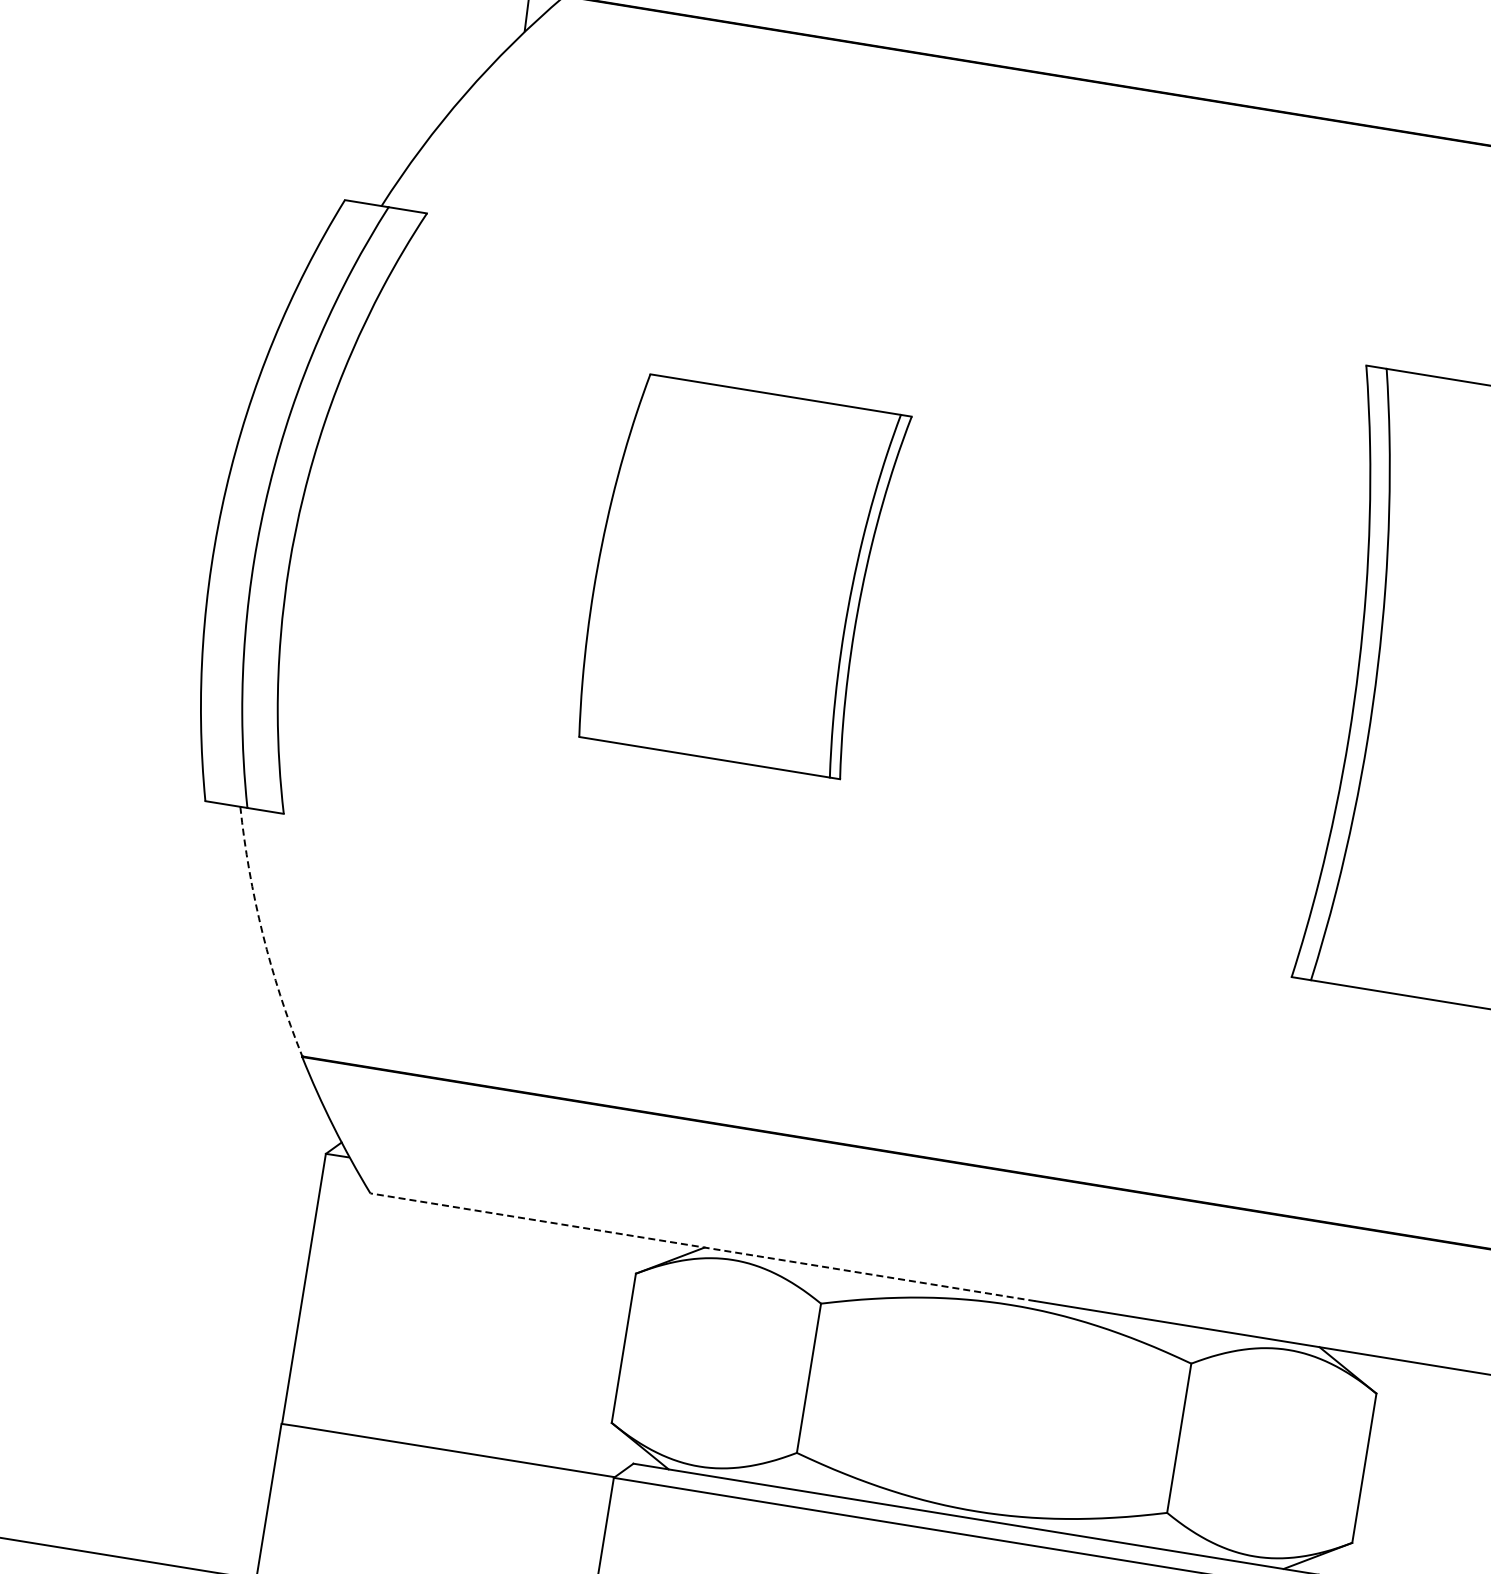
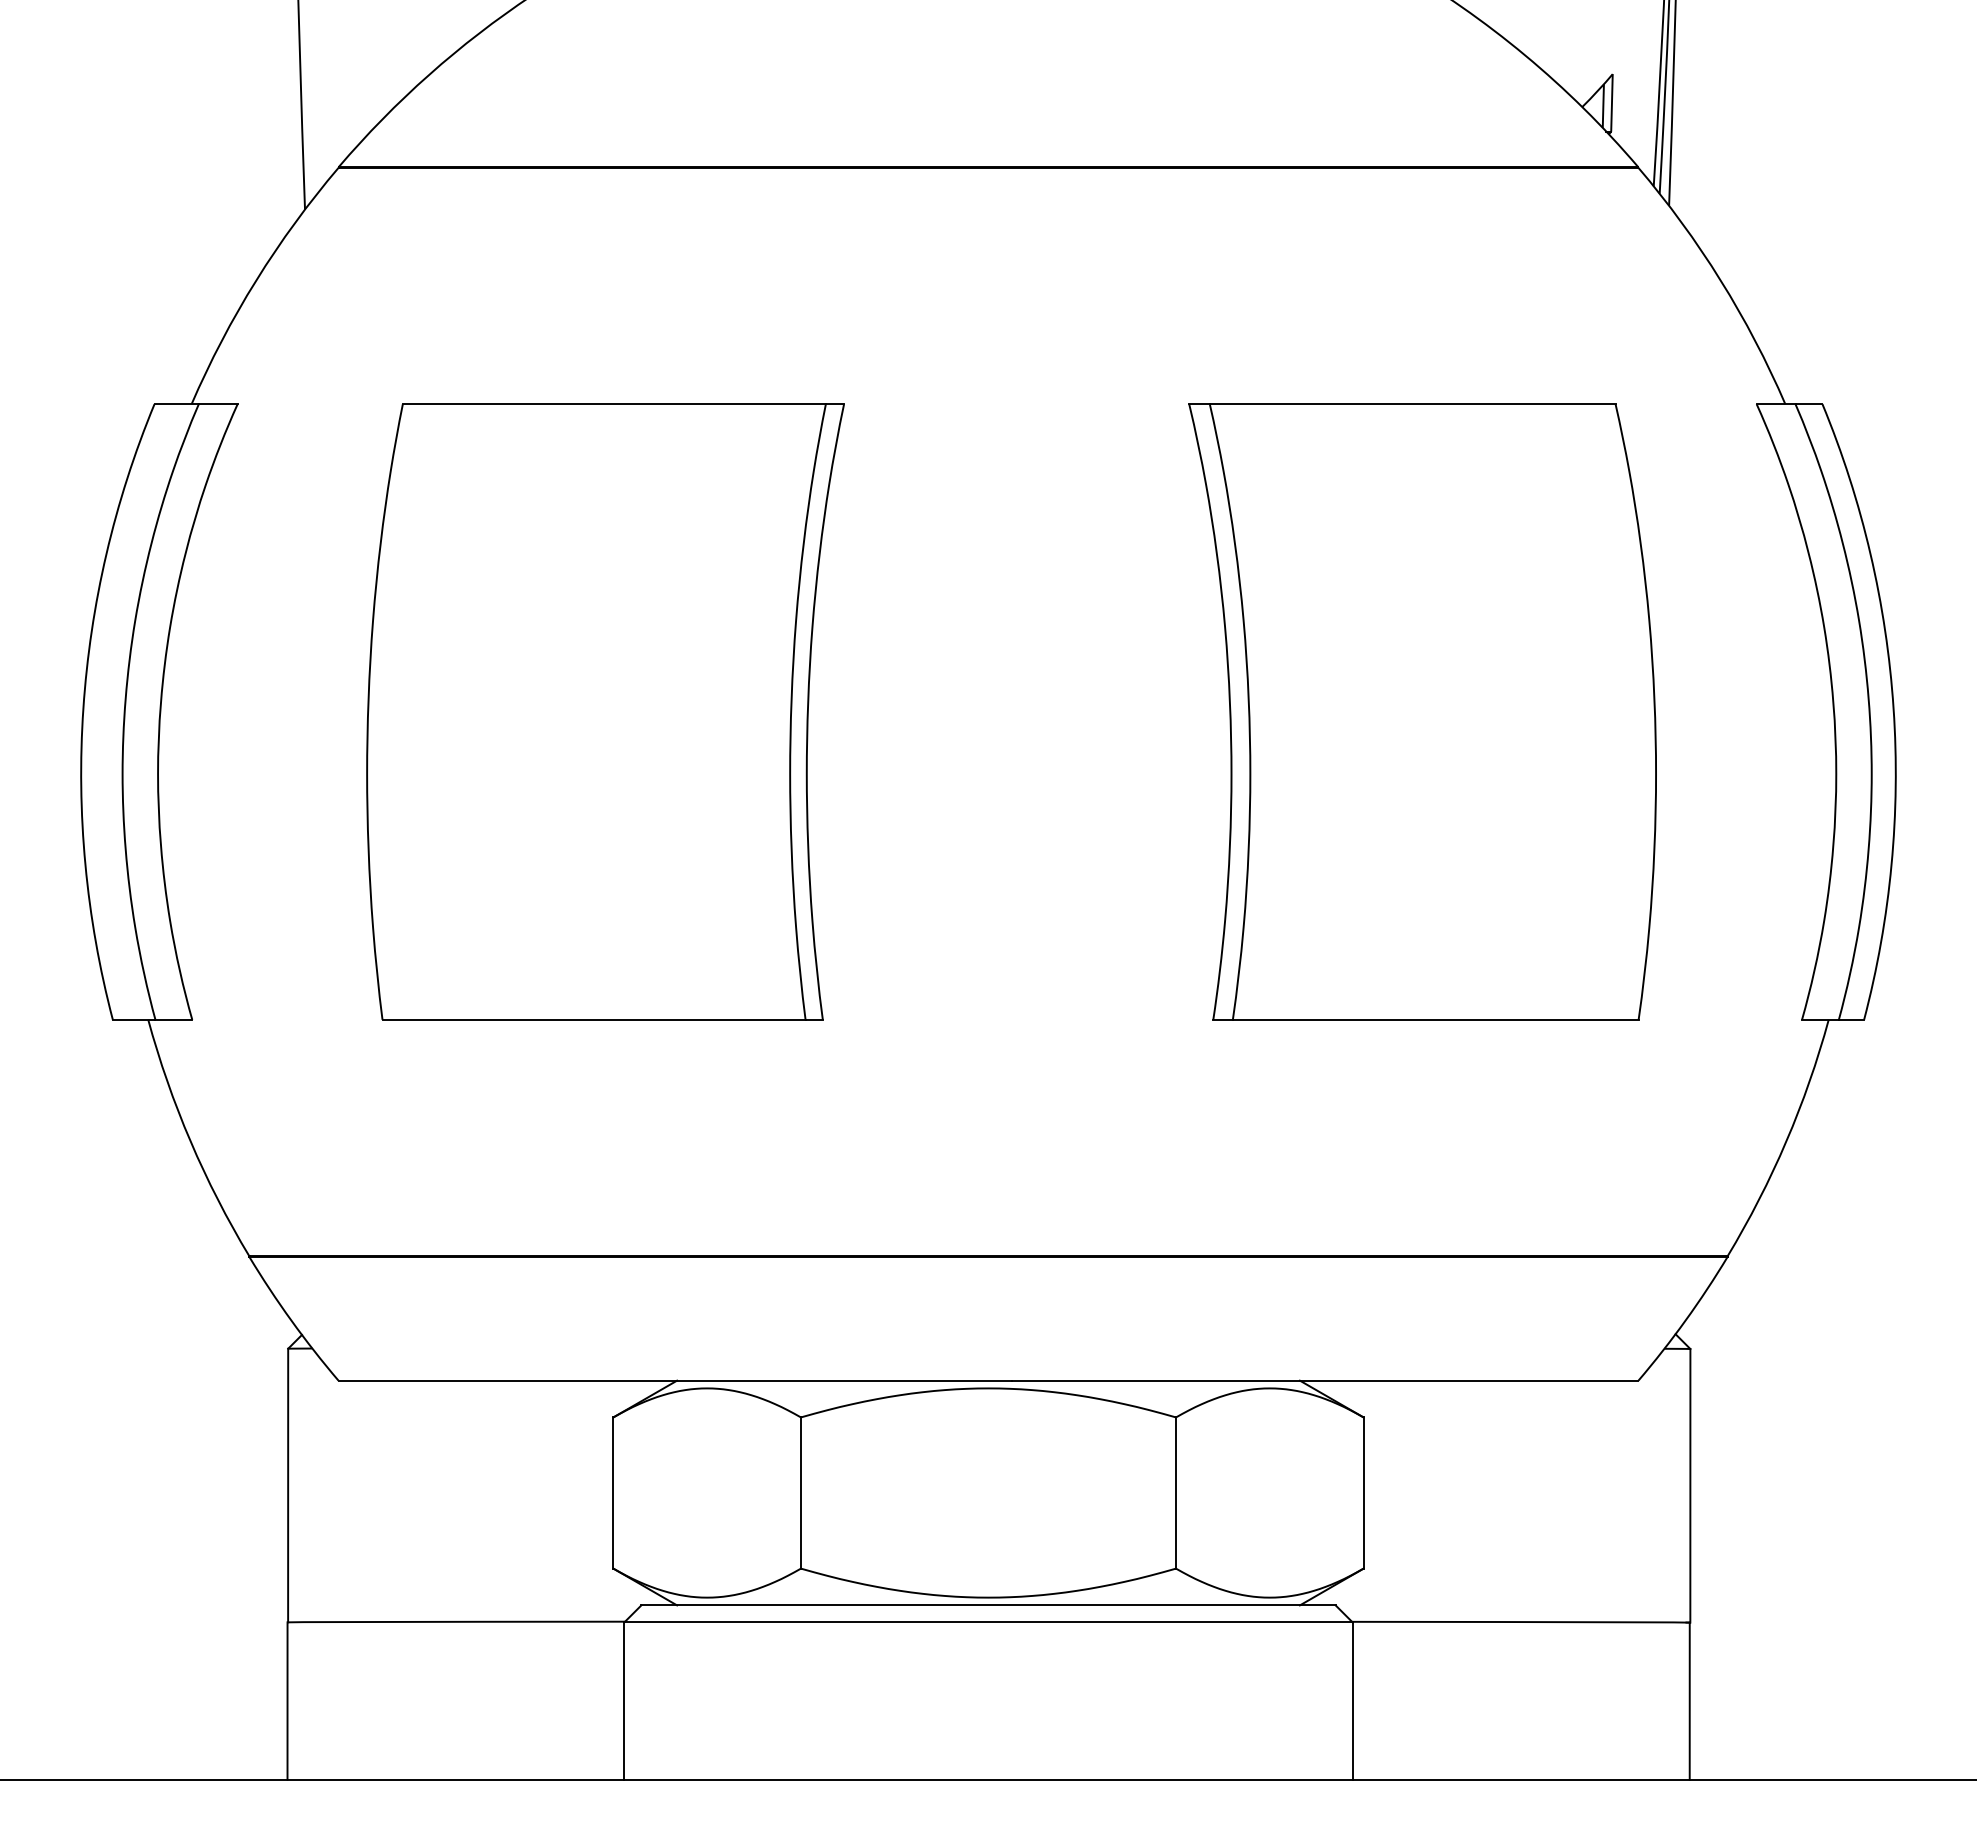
part: (740, 575) -> (605, 711), size x1.67
arc: (262, 933) -> (190, 1141), dashed -> solid
line: (703, 1247) -> (675, 1380), dashed -> solid

